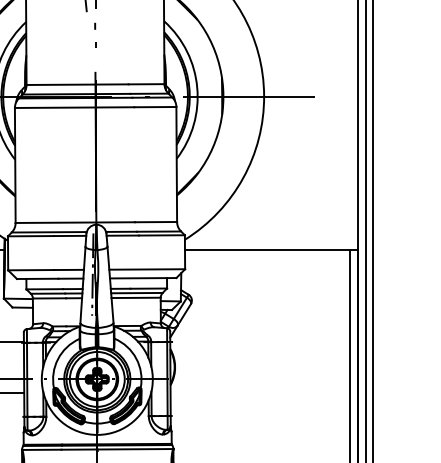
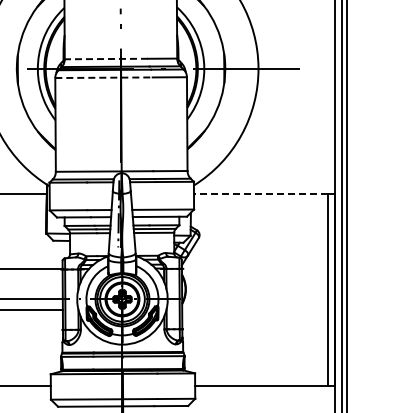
line: (77, 85) -> (106, 59), solid -> dashed
line: (75, 107) -> (104, 77), solid -> dashed
line: (266, 249) -> (260, 193), solid -> dashed

